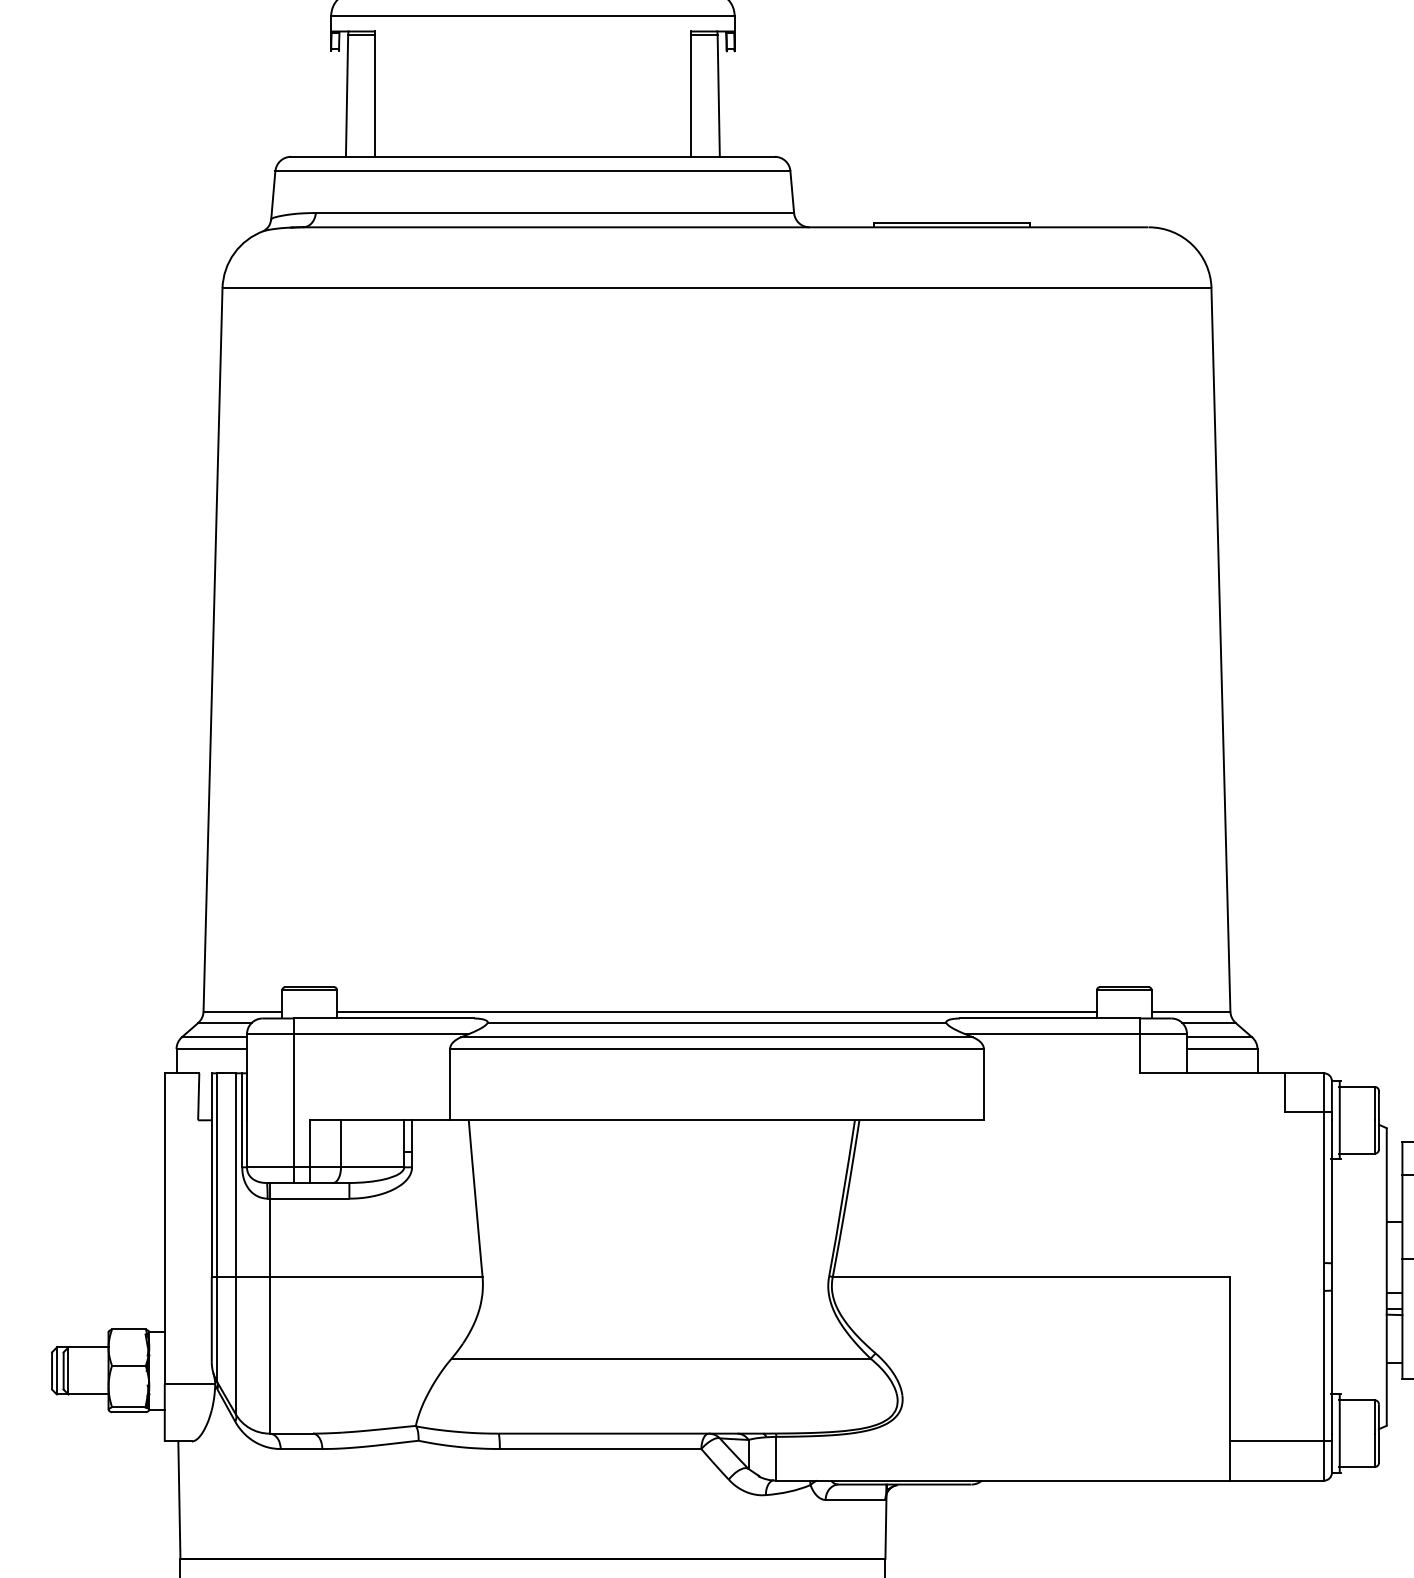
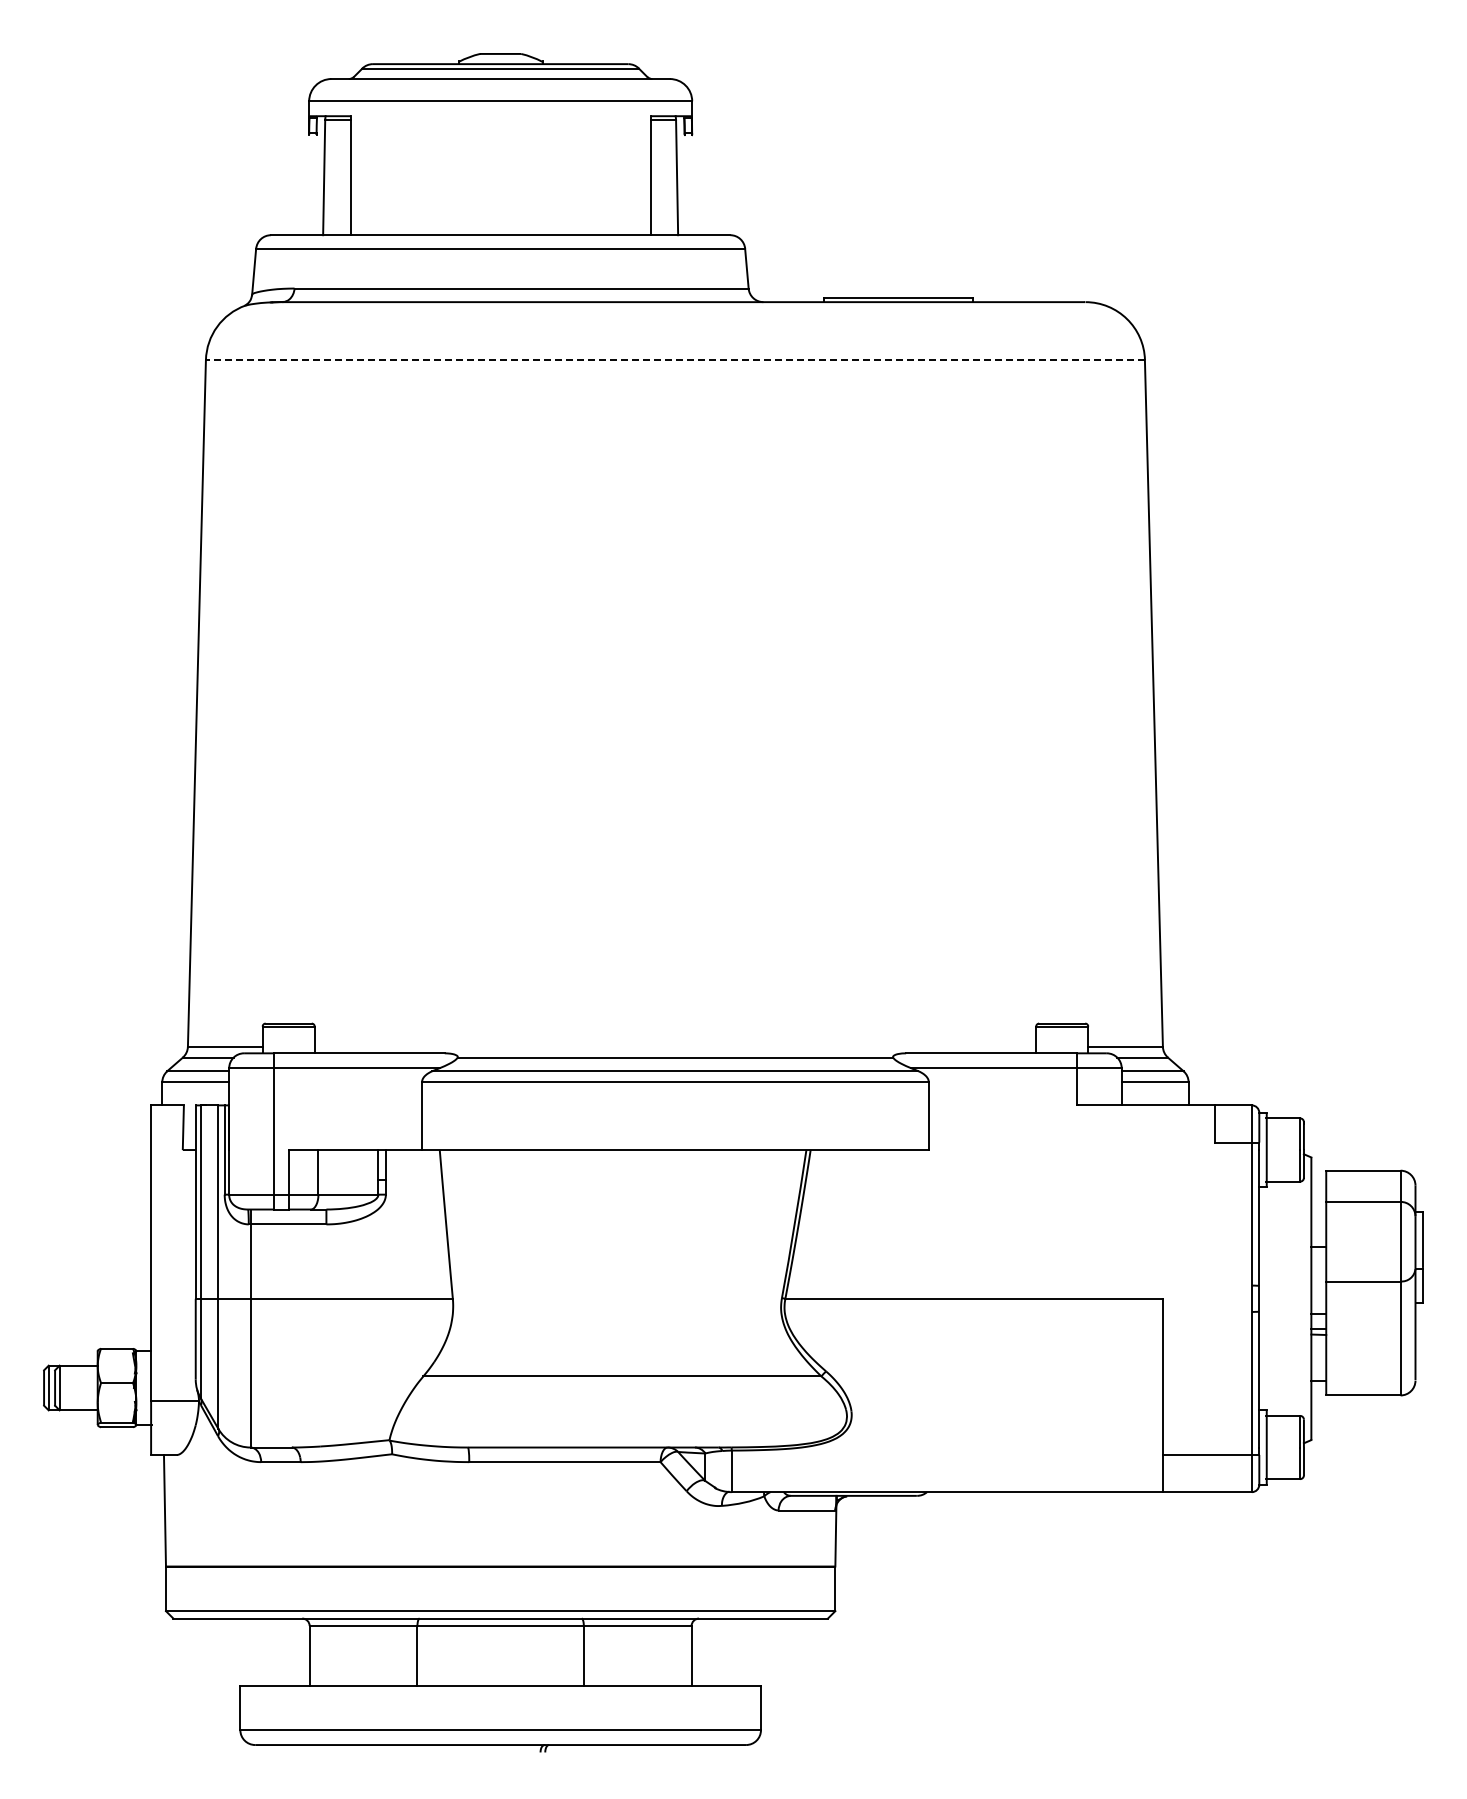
line: (716, 288) -> (674, 360), solid -> dashed
line: (717, 1011) -> (675, 1046), removed

